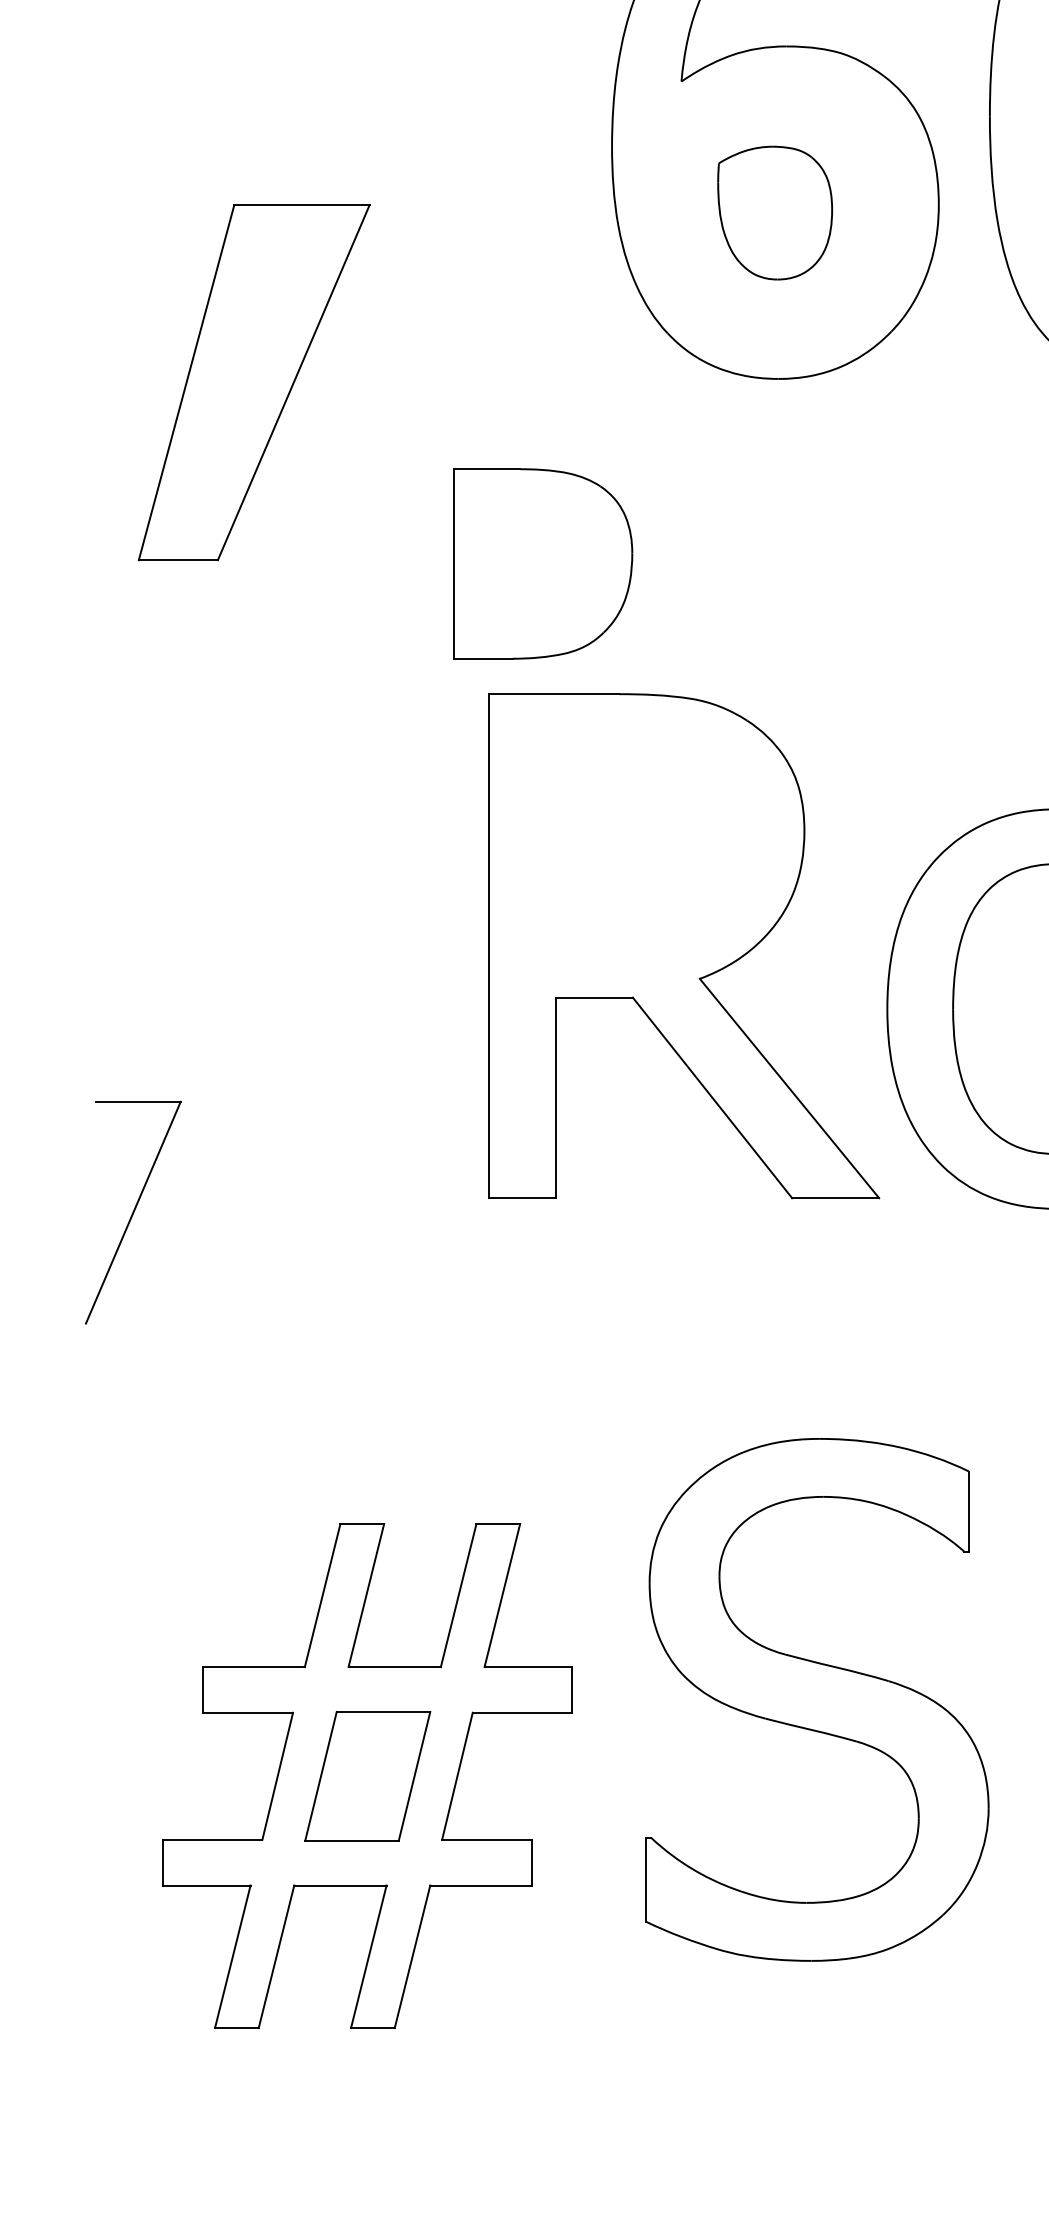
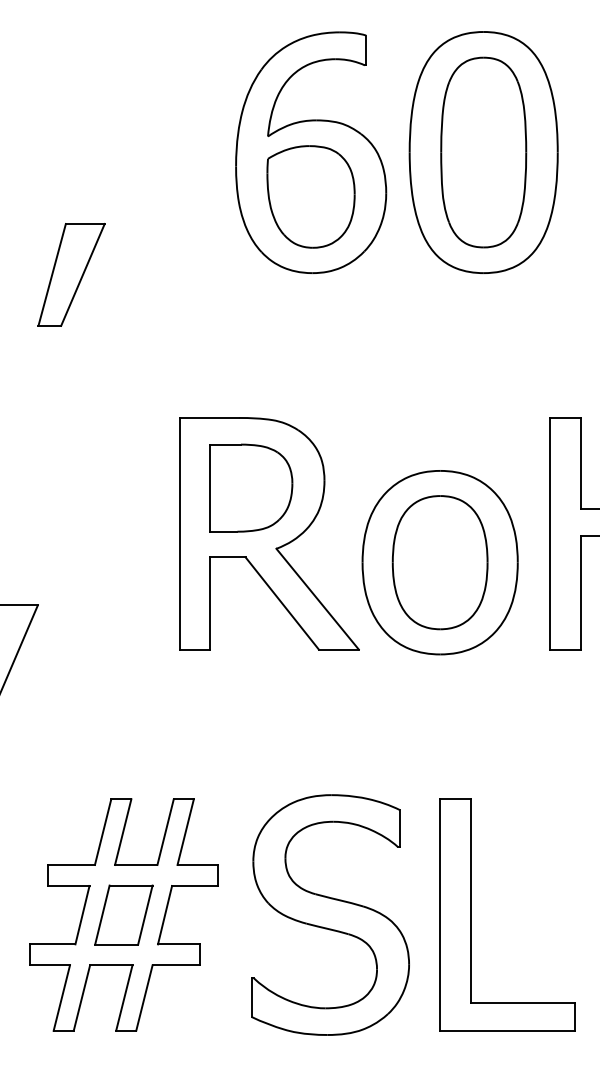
part: (773, 212) -> (310, 196), size x1.67
part: (253, 381) -> (71, 274), size x0.62
part: (543, 562) -> (251, 487), moved
part: (817, 1698) -> (330, 914), moved

